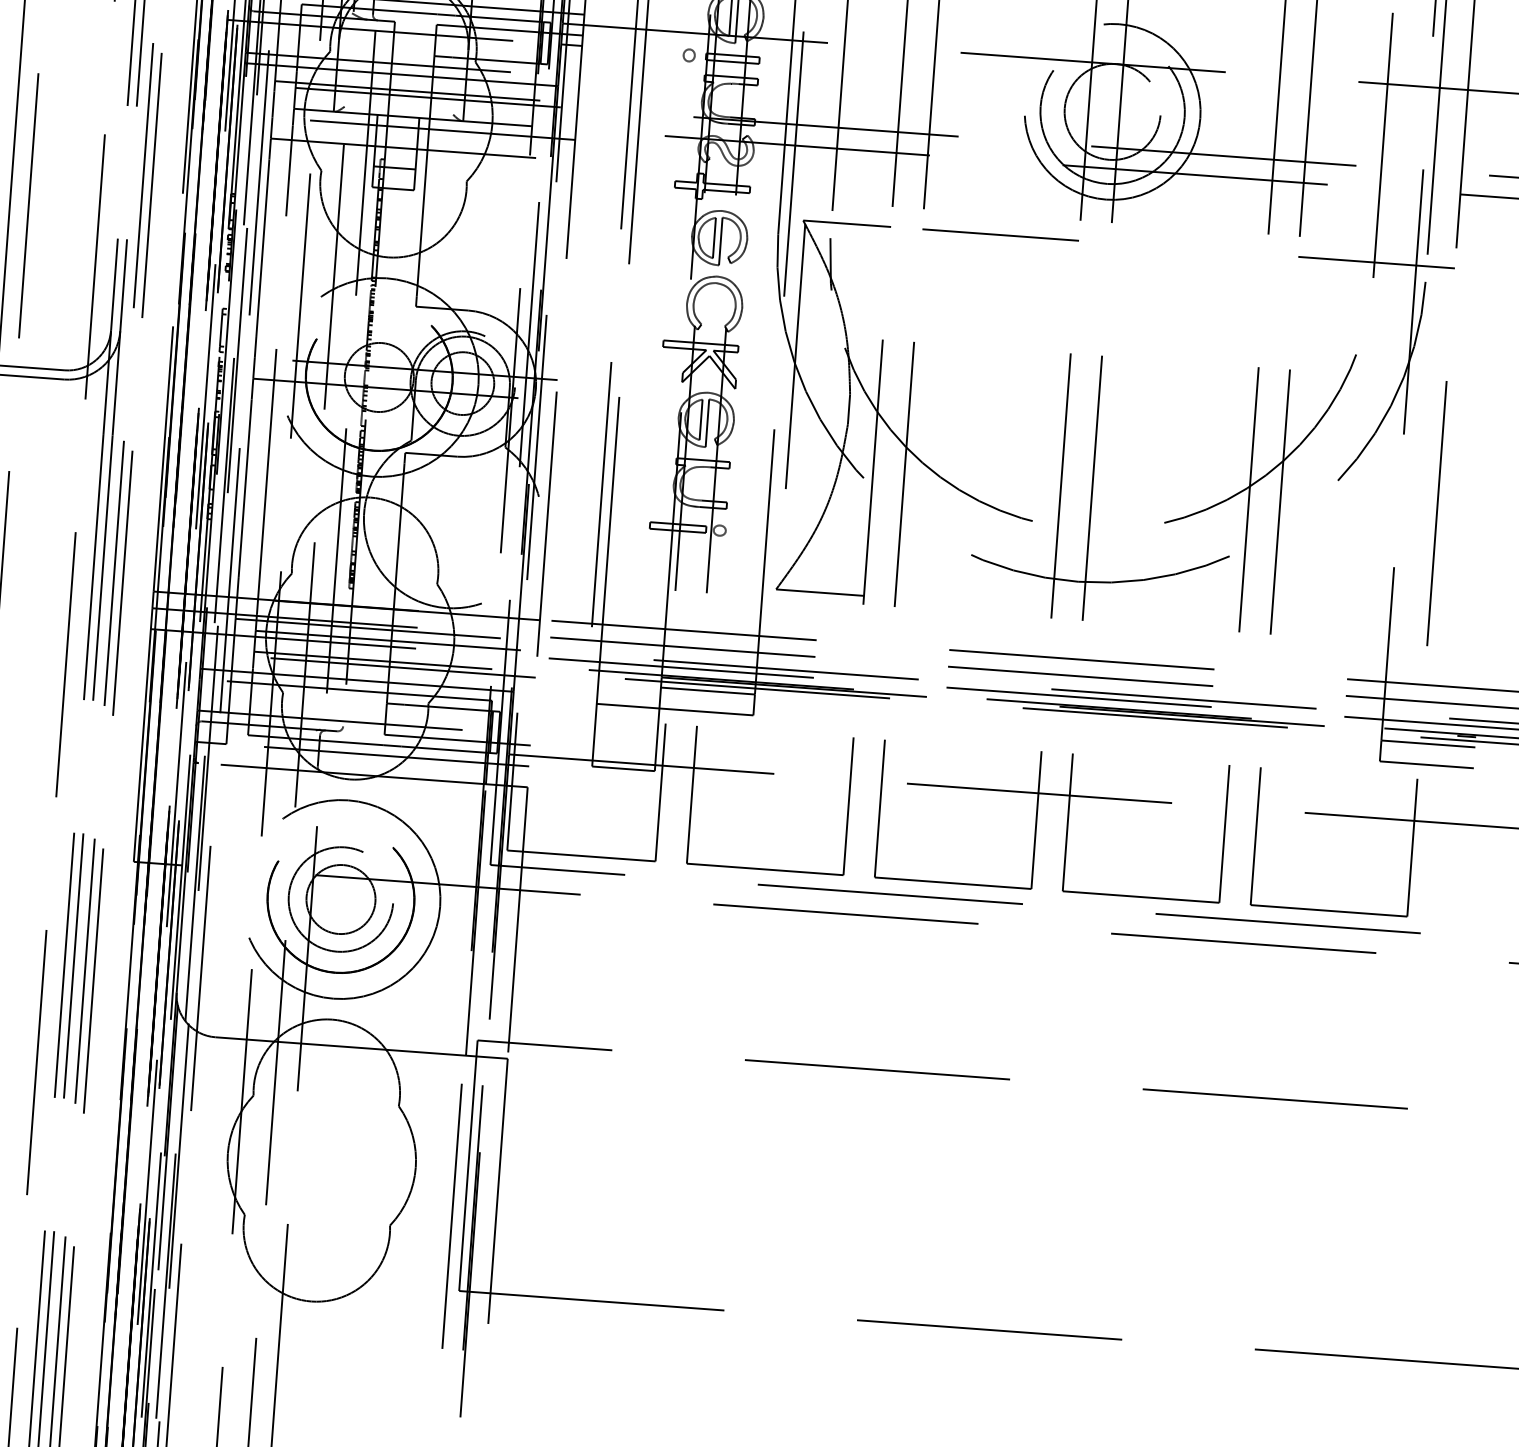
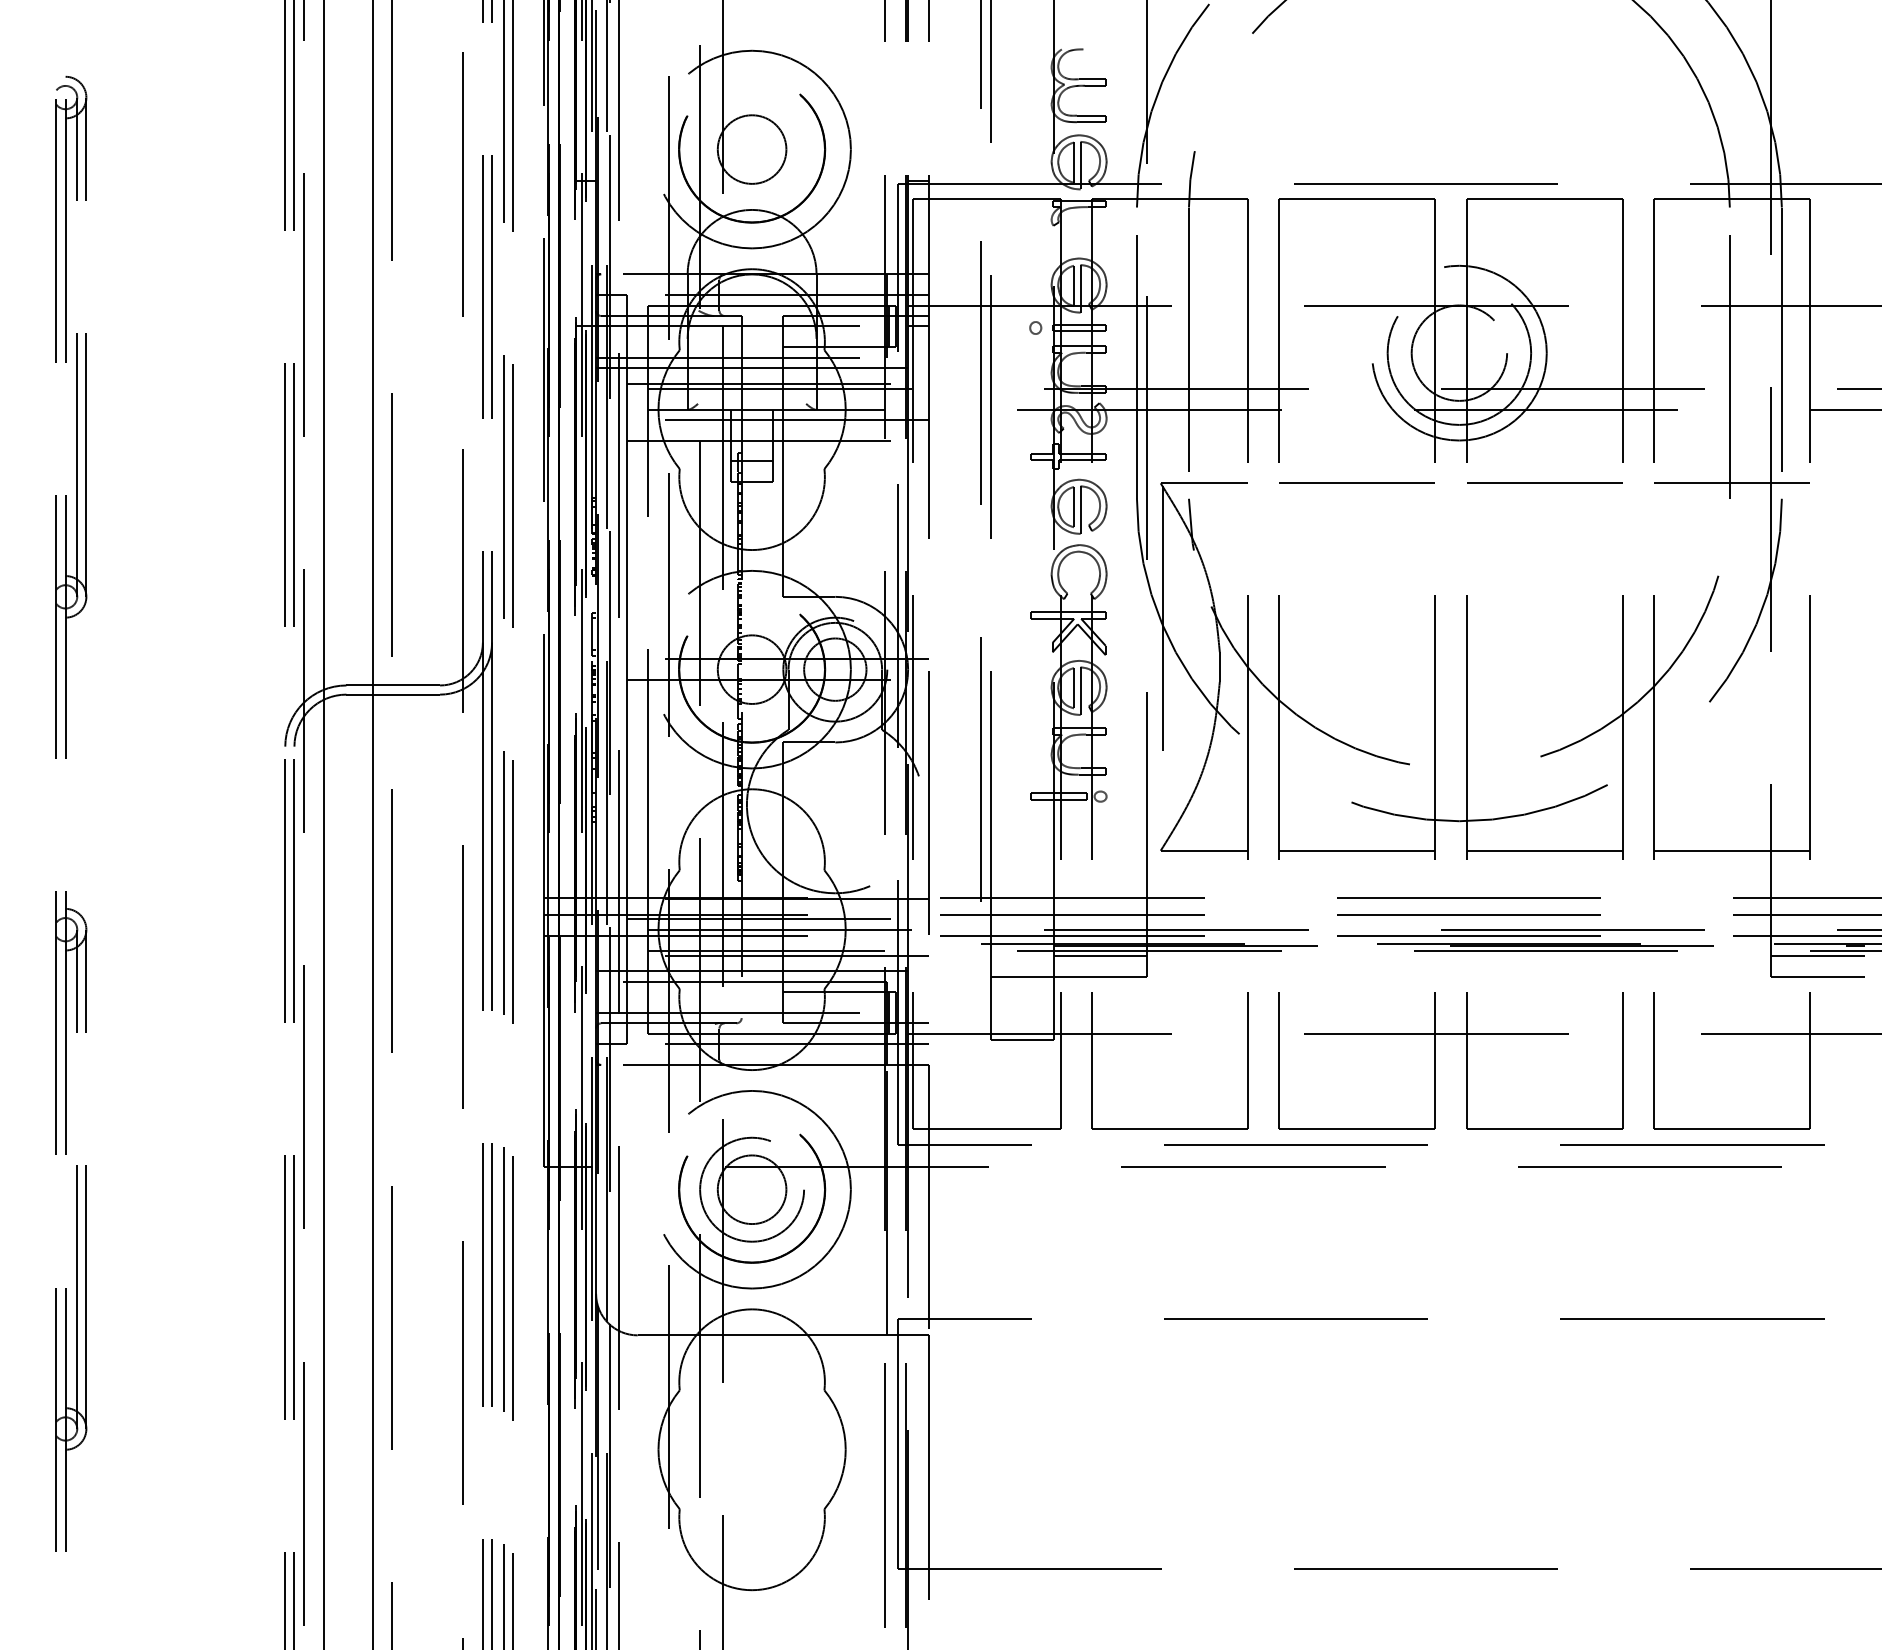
line: (1188, 249) -> (1544, 483), added
line: (973, 603) -> (1357, 850), added
line: (1161, 617) -> (1544, 850), added
line: (1349, 631) -> (1731, 850), added

